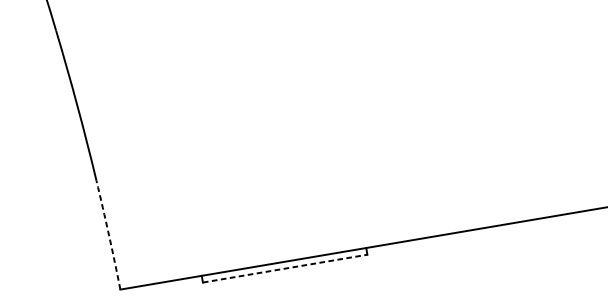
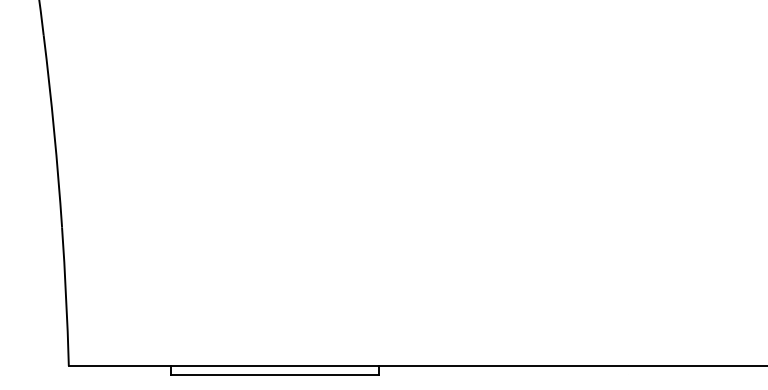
arc: (109, 234) -> (66, 296), dashed -> solid
line: (285, 268) -> (275, 374), dashed -> solid

